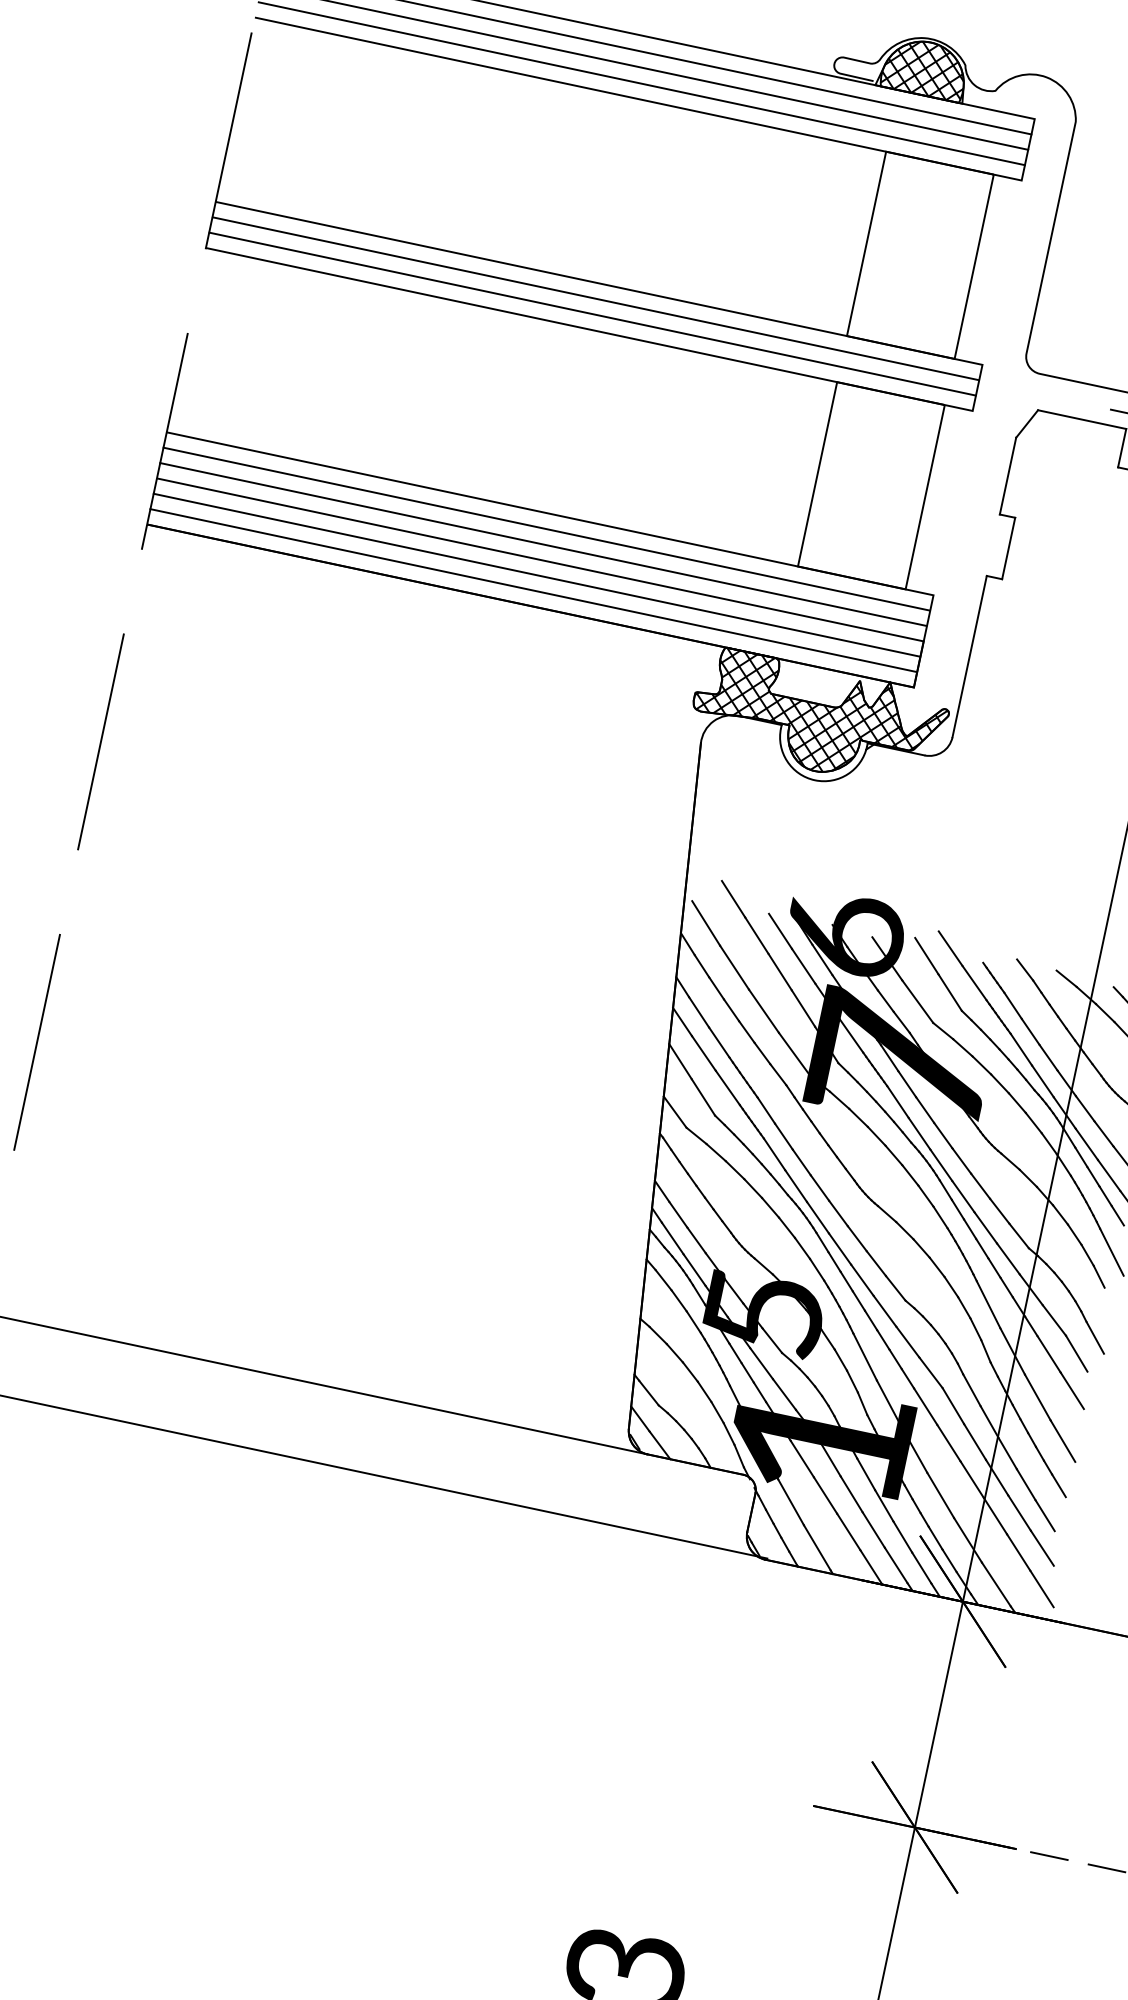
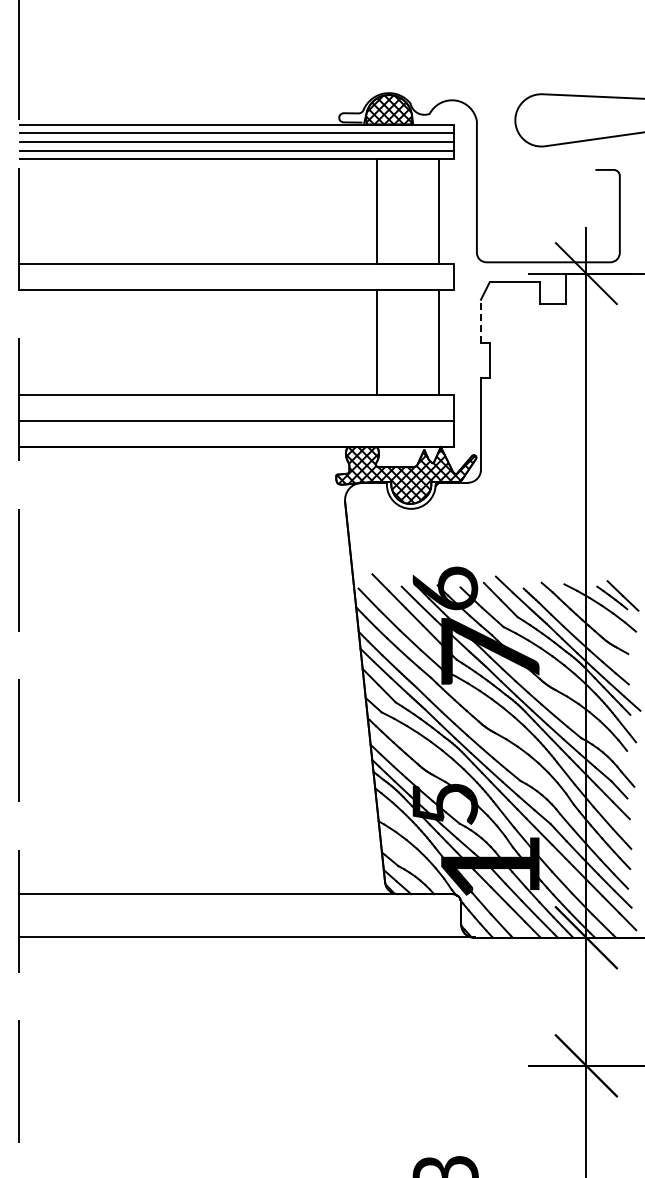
line: (595, 298) -> (236, 272), removed
line: (592, 313) -> (236, 281), removed
line: (1007, 475) -> (480, 321), solid -> dashed
line: (546, 529) -> (236, 403), removed
line: (542, 544) -> (236, 412), removed
line: (536, 574) -> (236, 429), removed
line: (533, 590) -> (236, 438), removed

